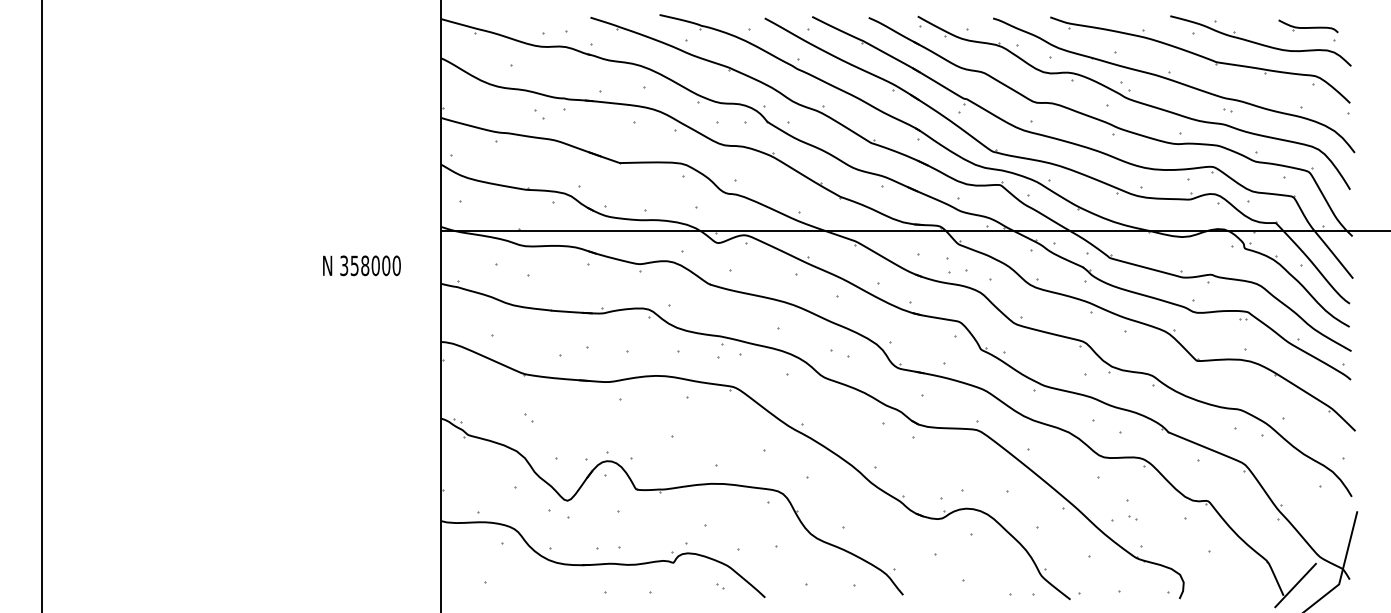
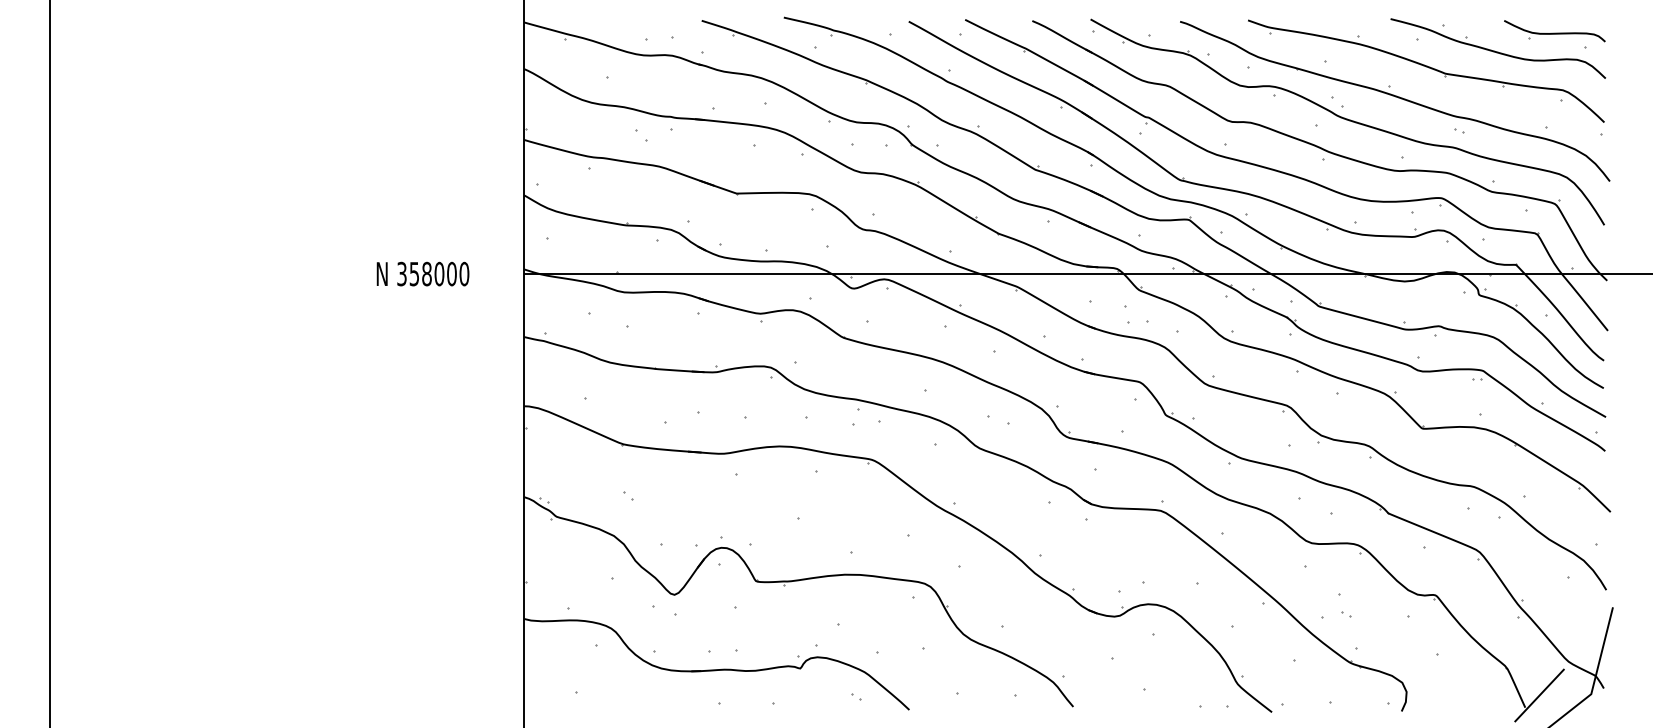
part: (1308, 26) -> (1554, 31), size x1.43
text: (361, 265) -> (422, 273), moved

